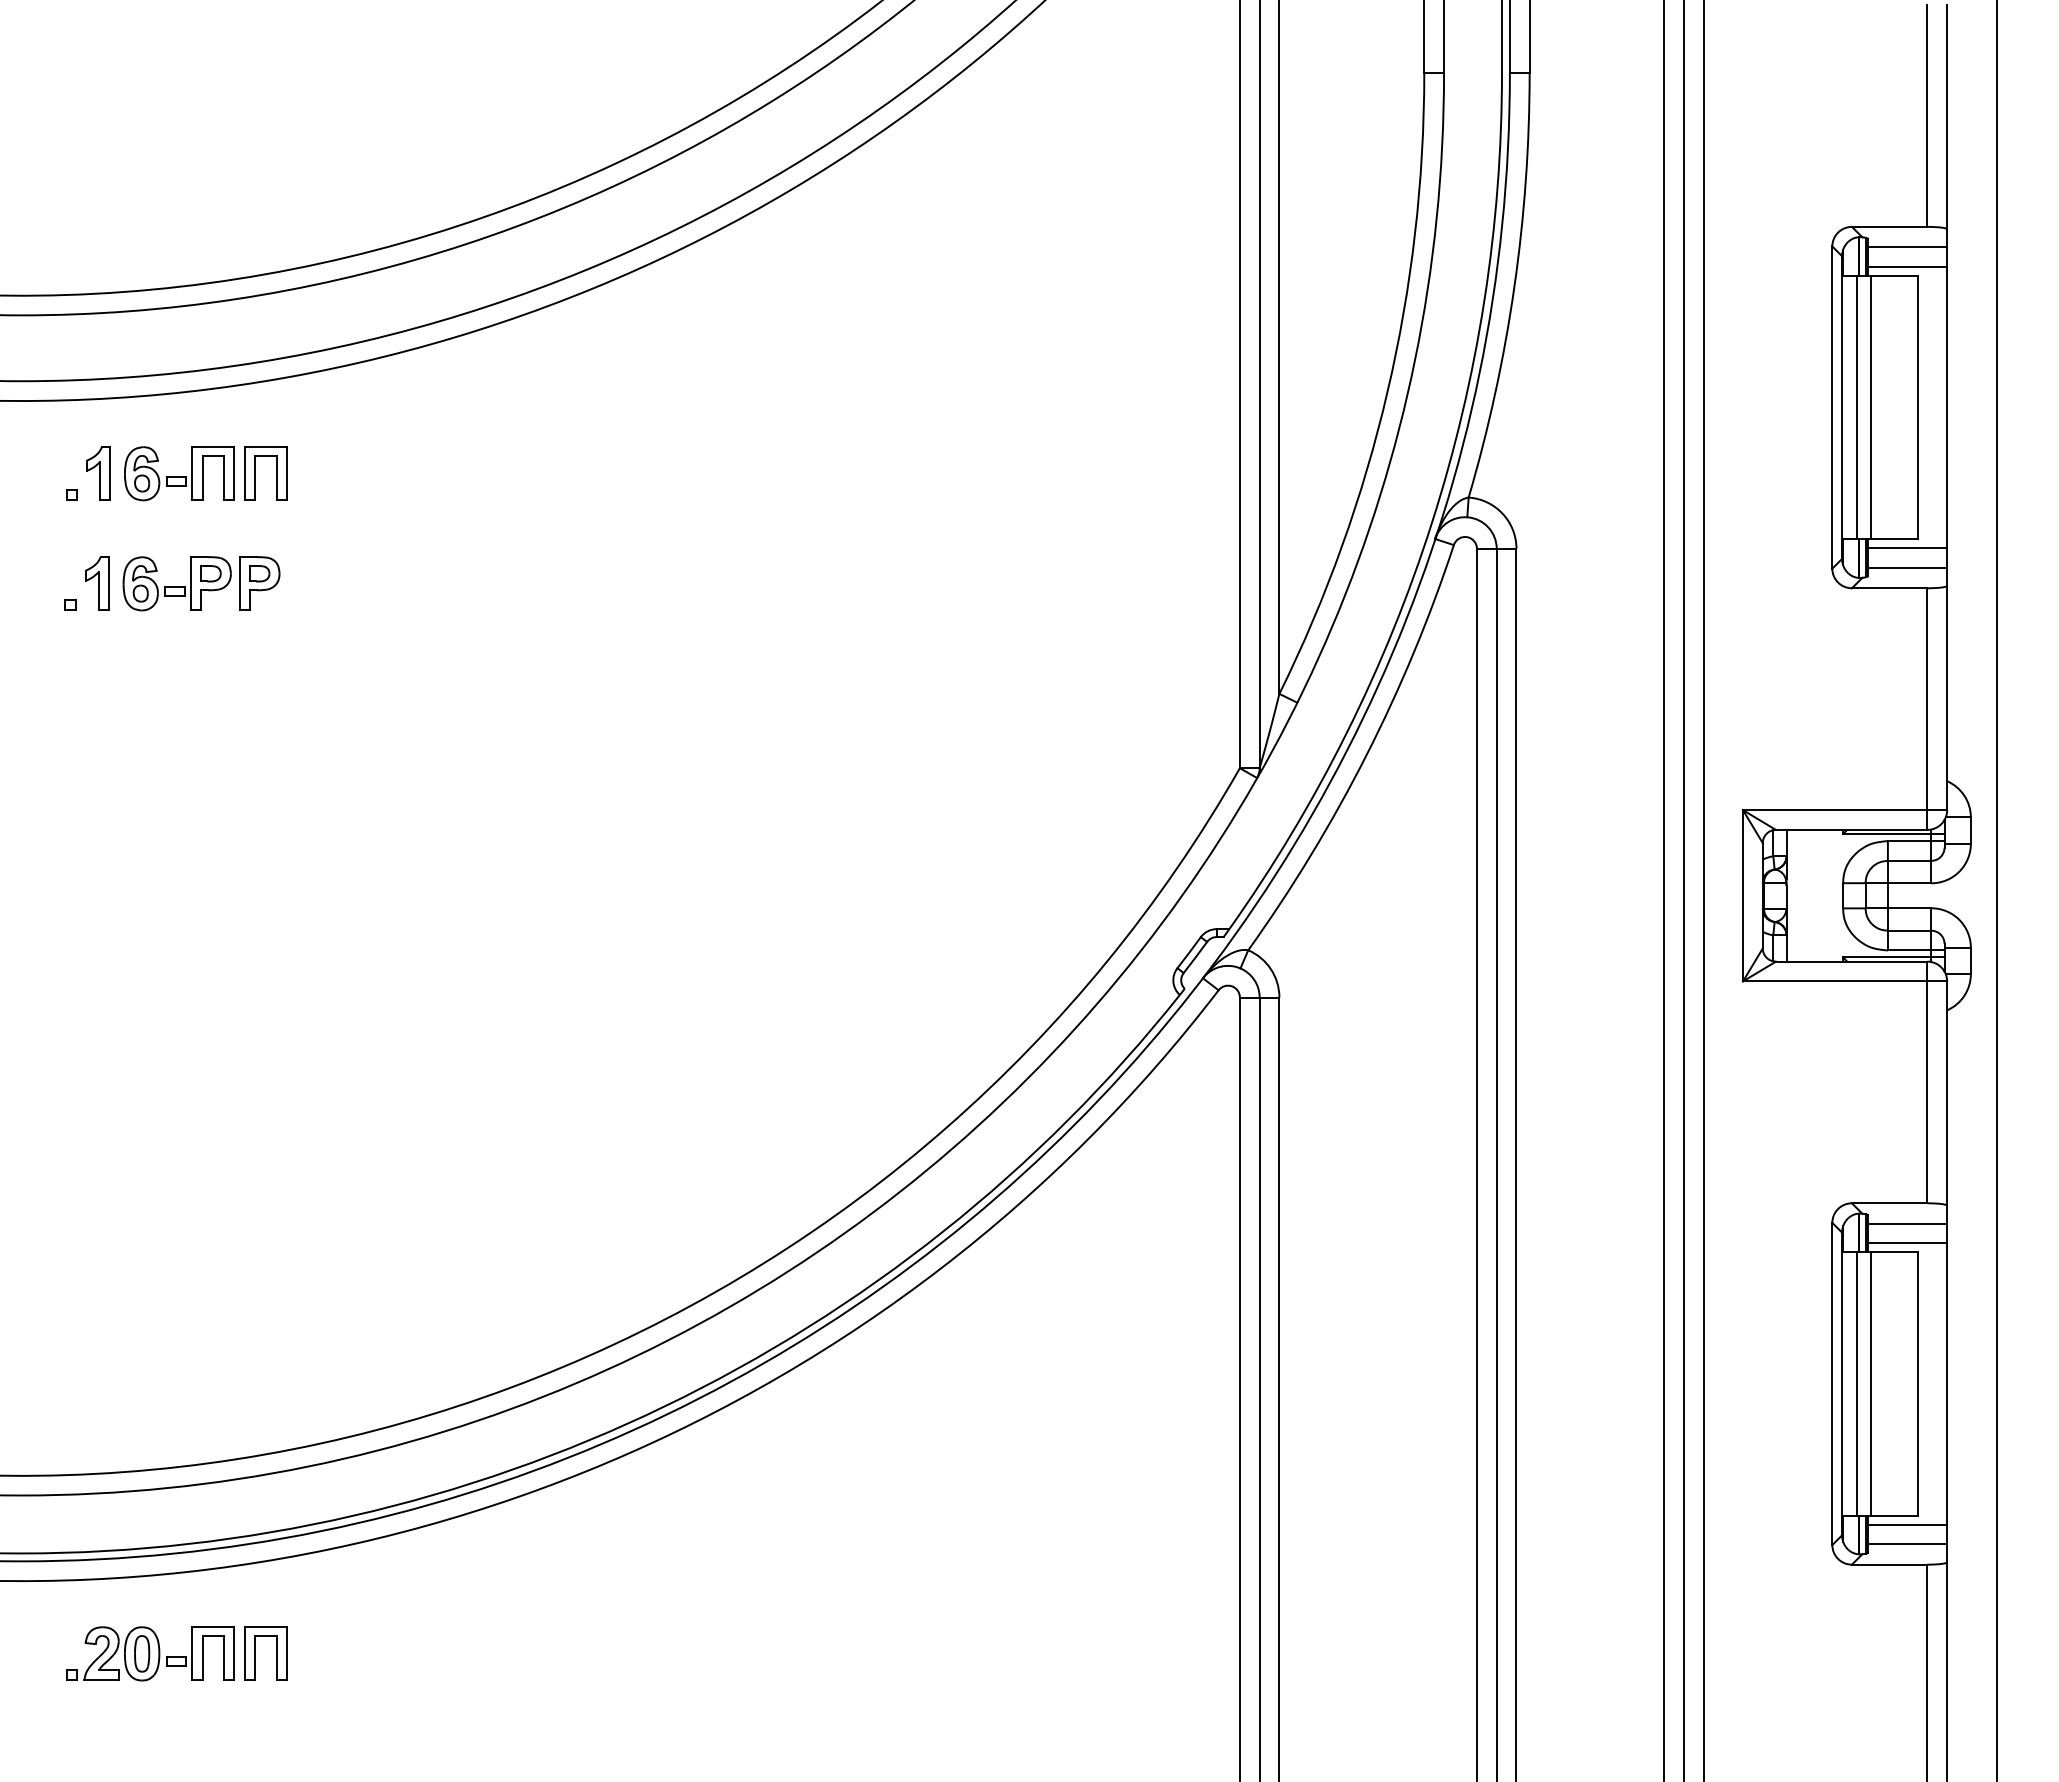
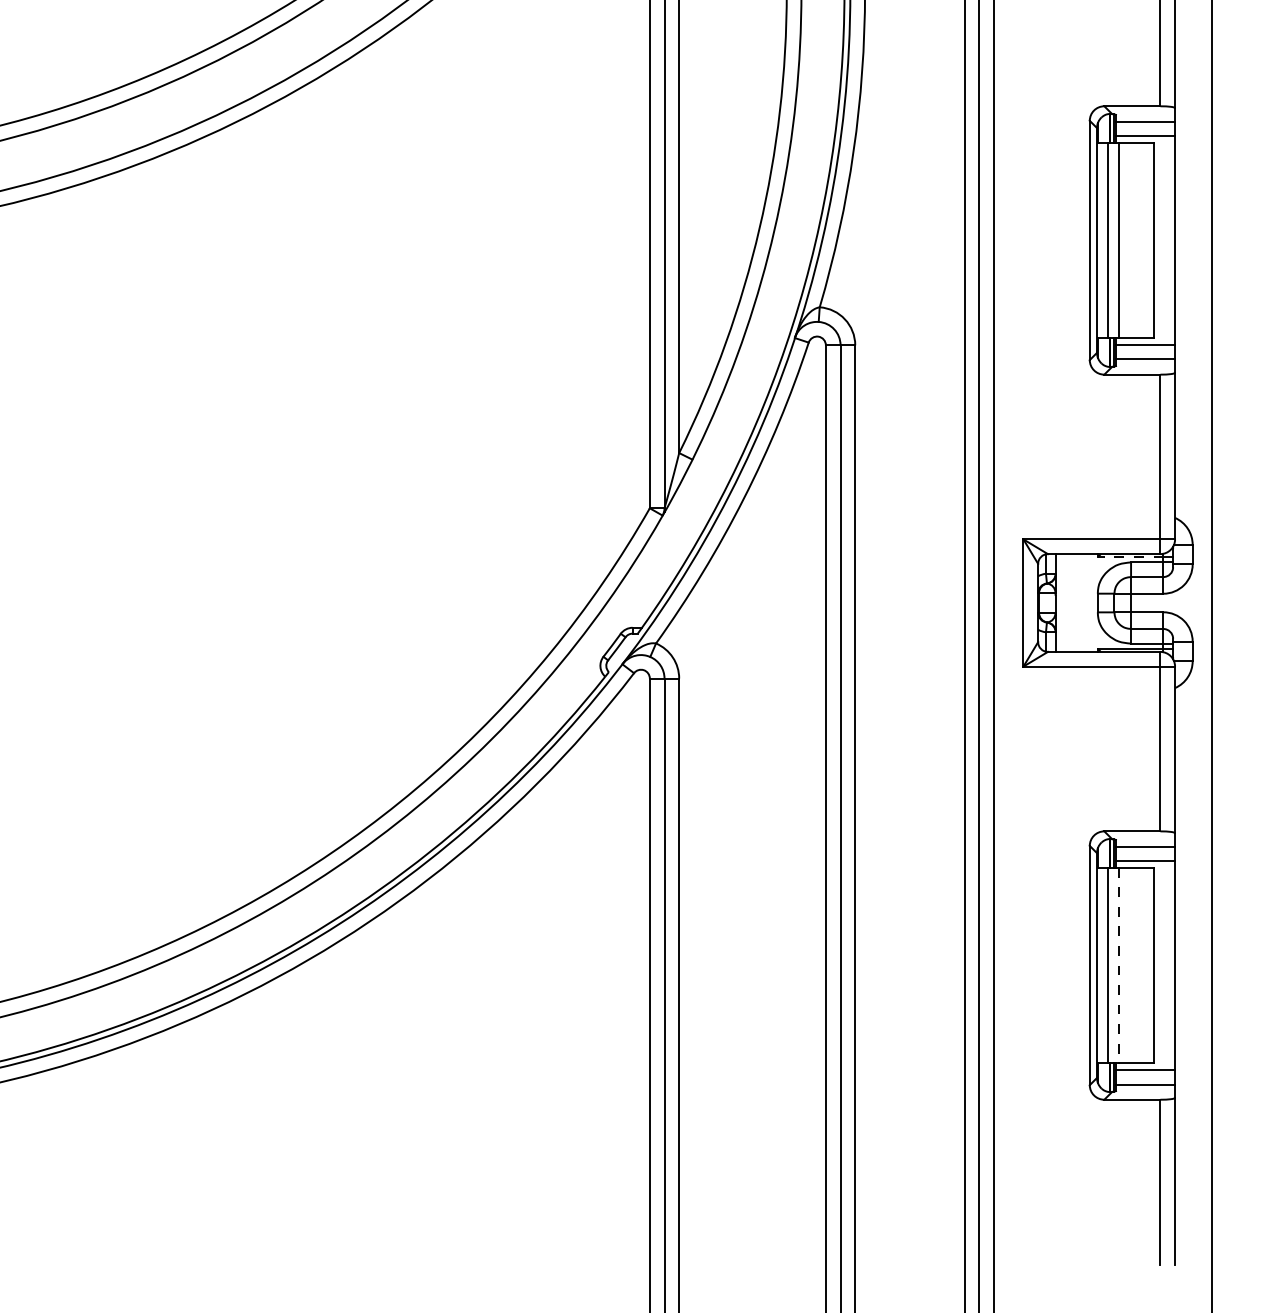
line: (1886, 834) -> (1130, 557), solid -> dashed
line: (1871, 1383) -> (1118, 965), solid -> dashed

